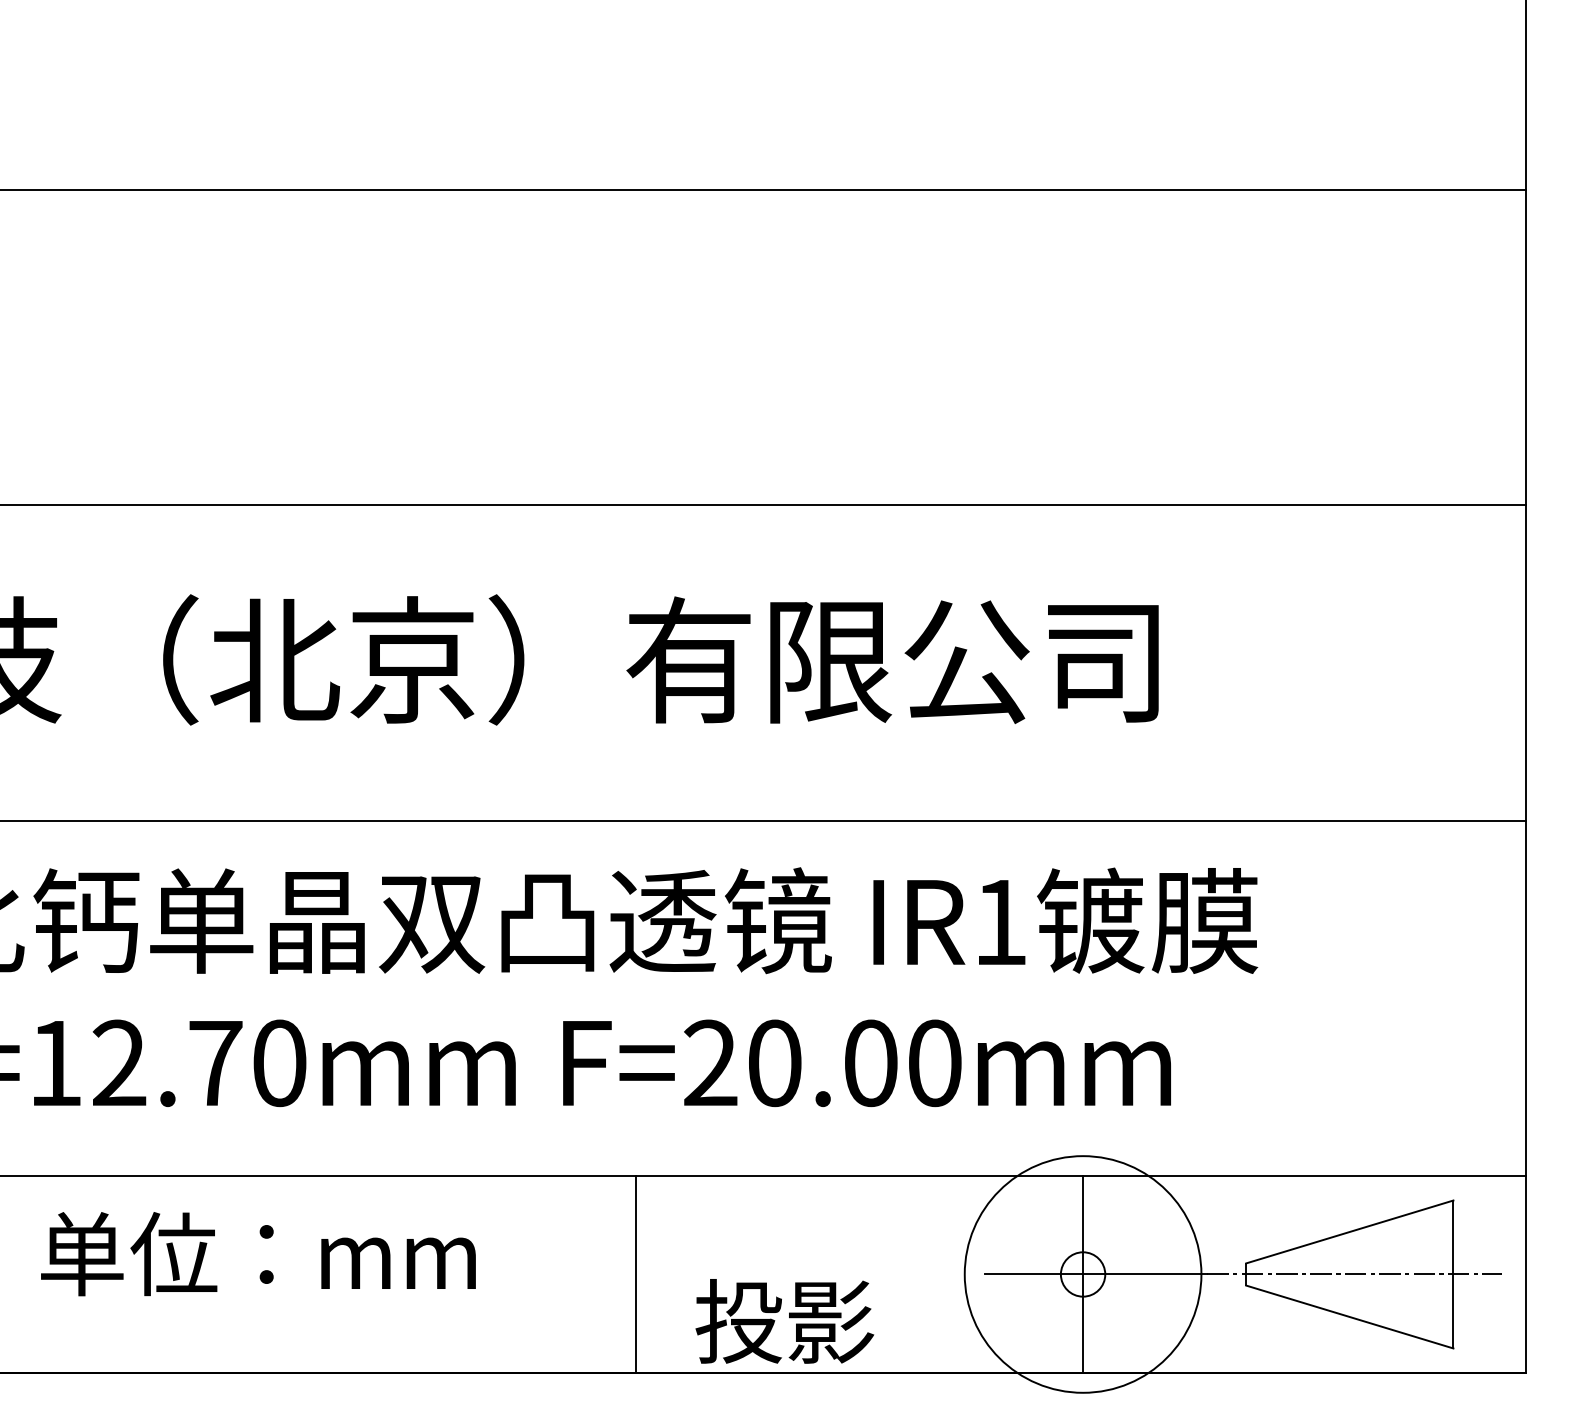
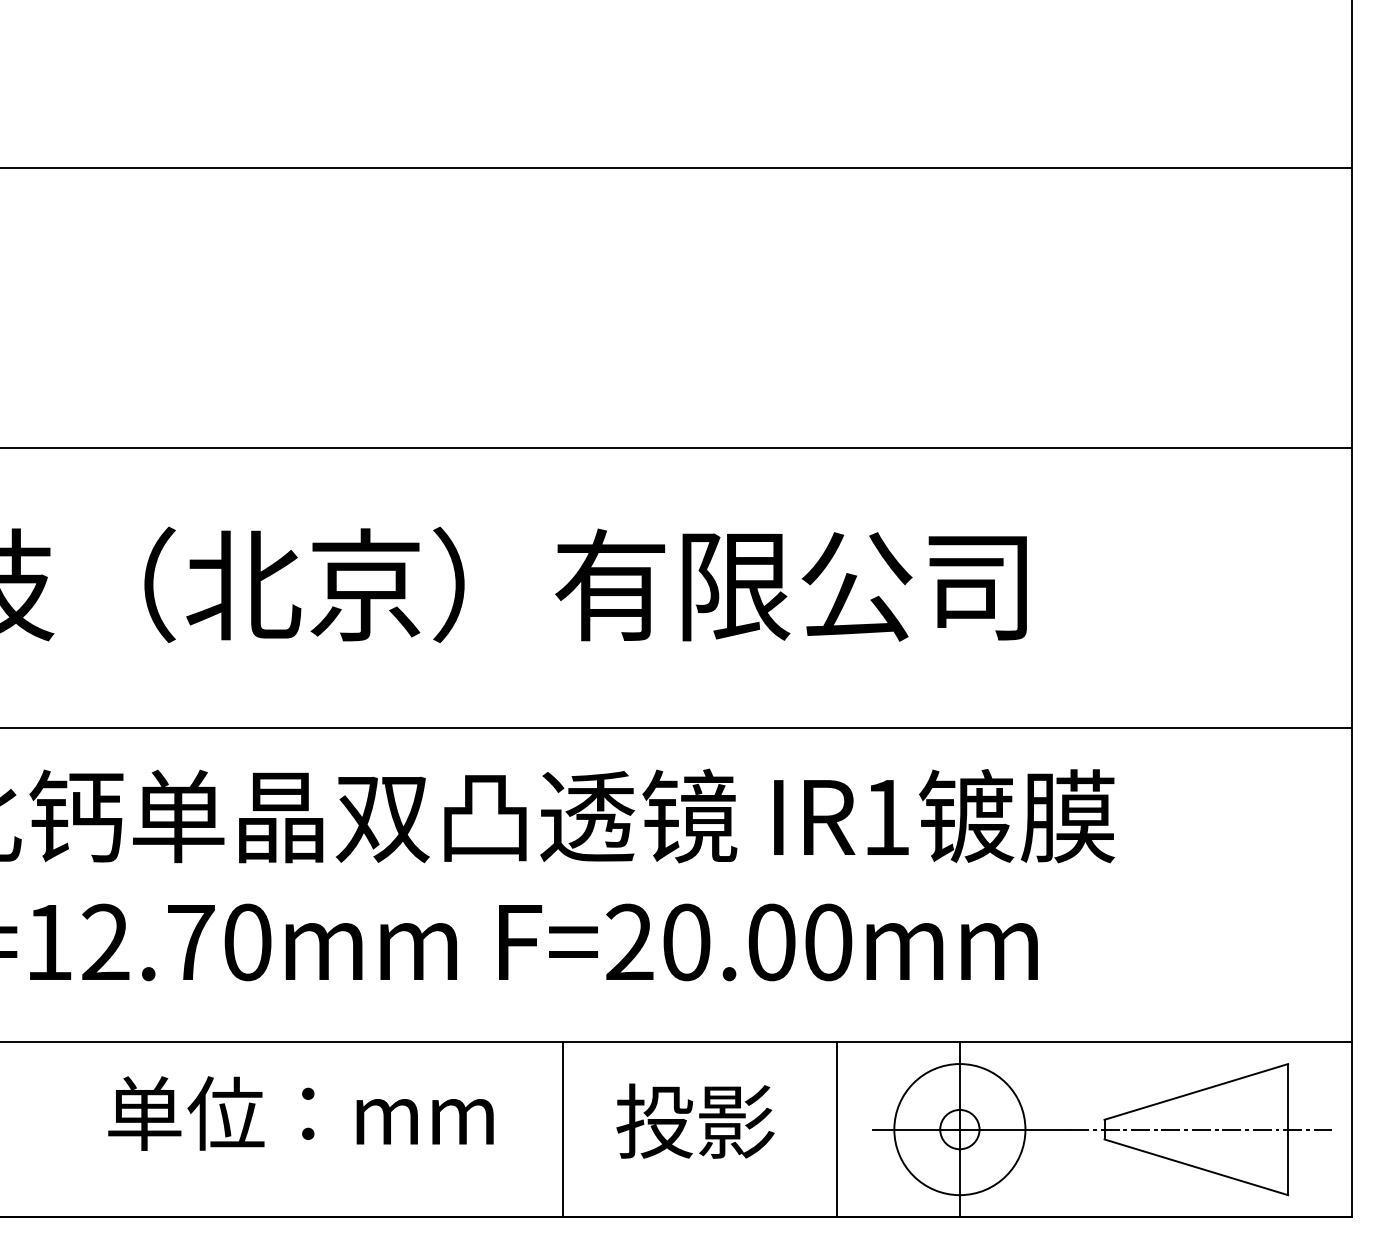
text: (257, 1254) -> (300, 1113), moved
line: (945, 1274) -> (837, 1129), added
circle: (1082, 1274) -> (959, 1129), size x0.62
text: (784, 1320) -> (695, 1120), moved

